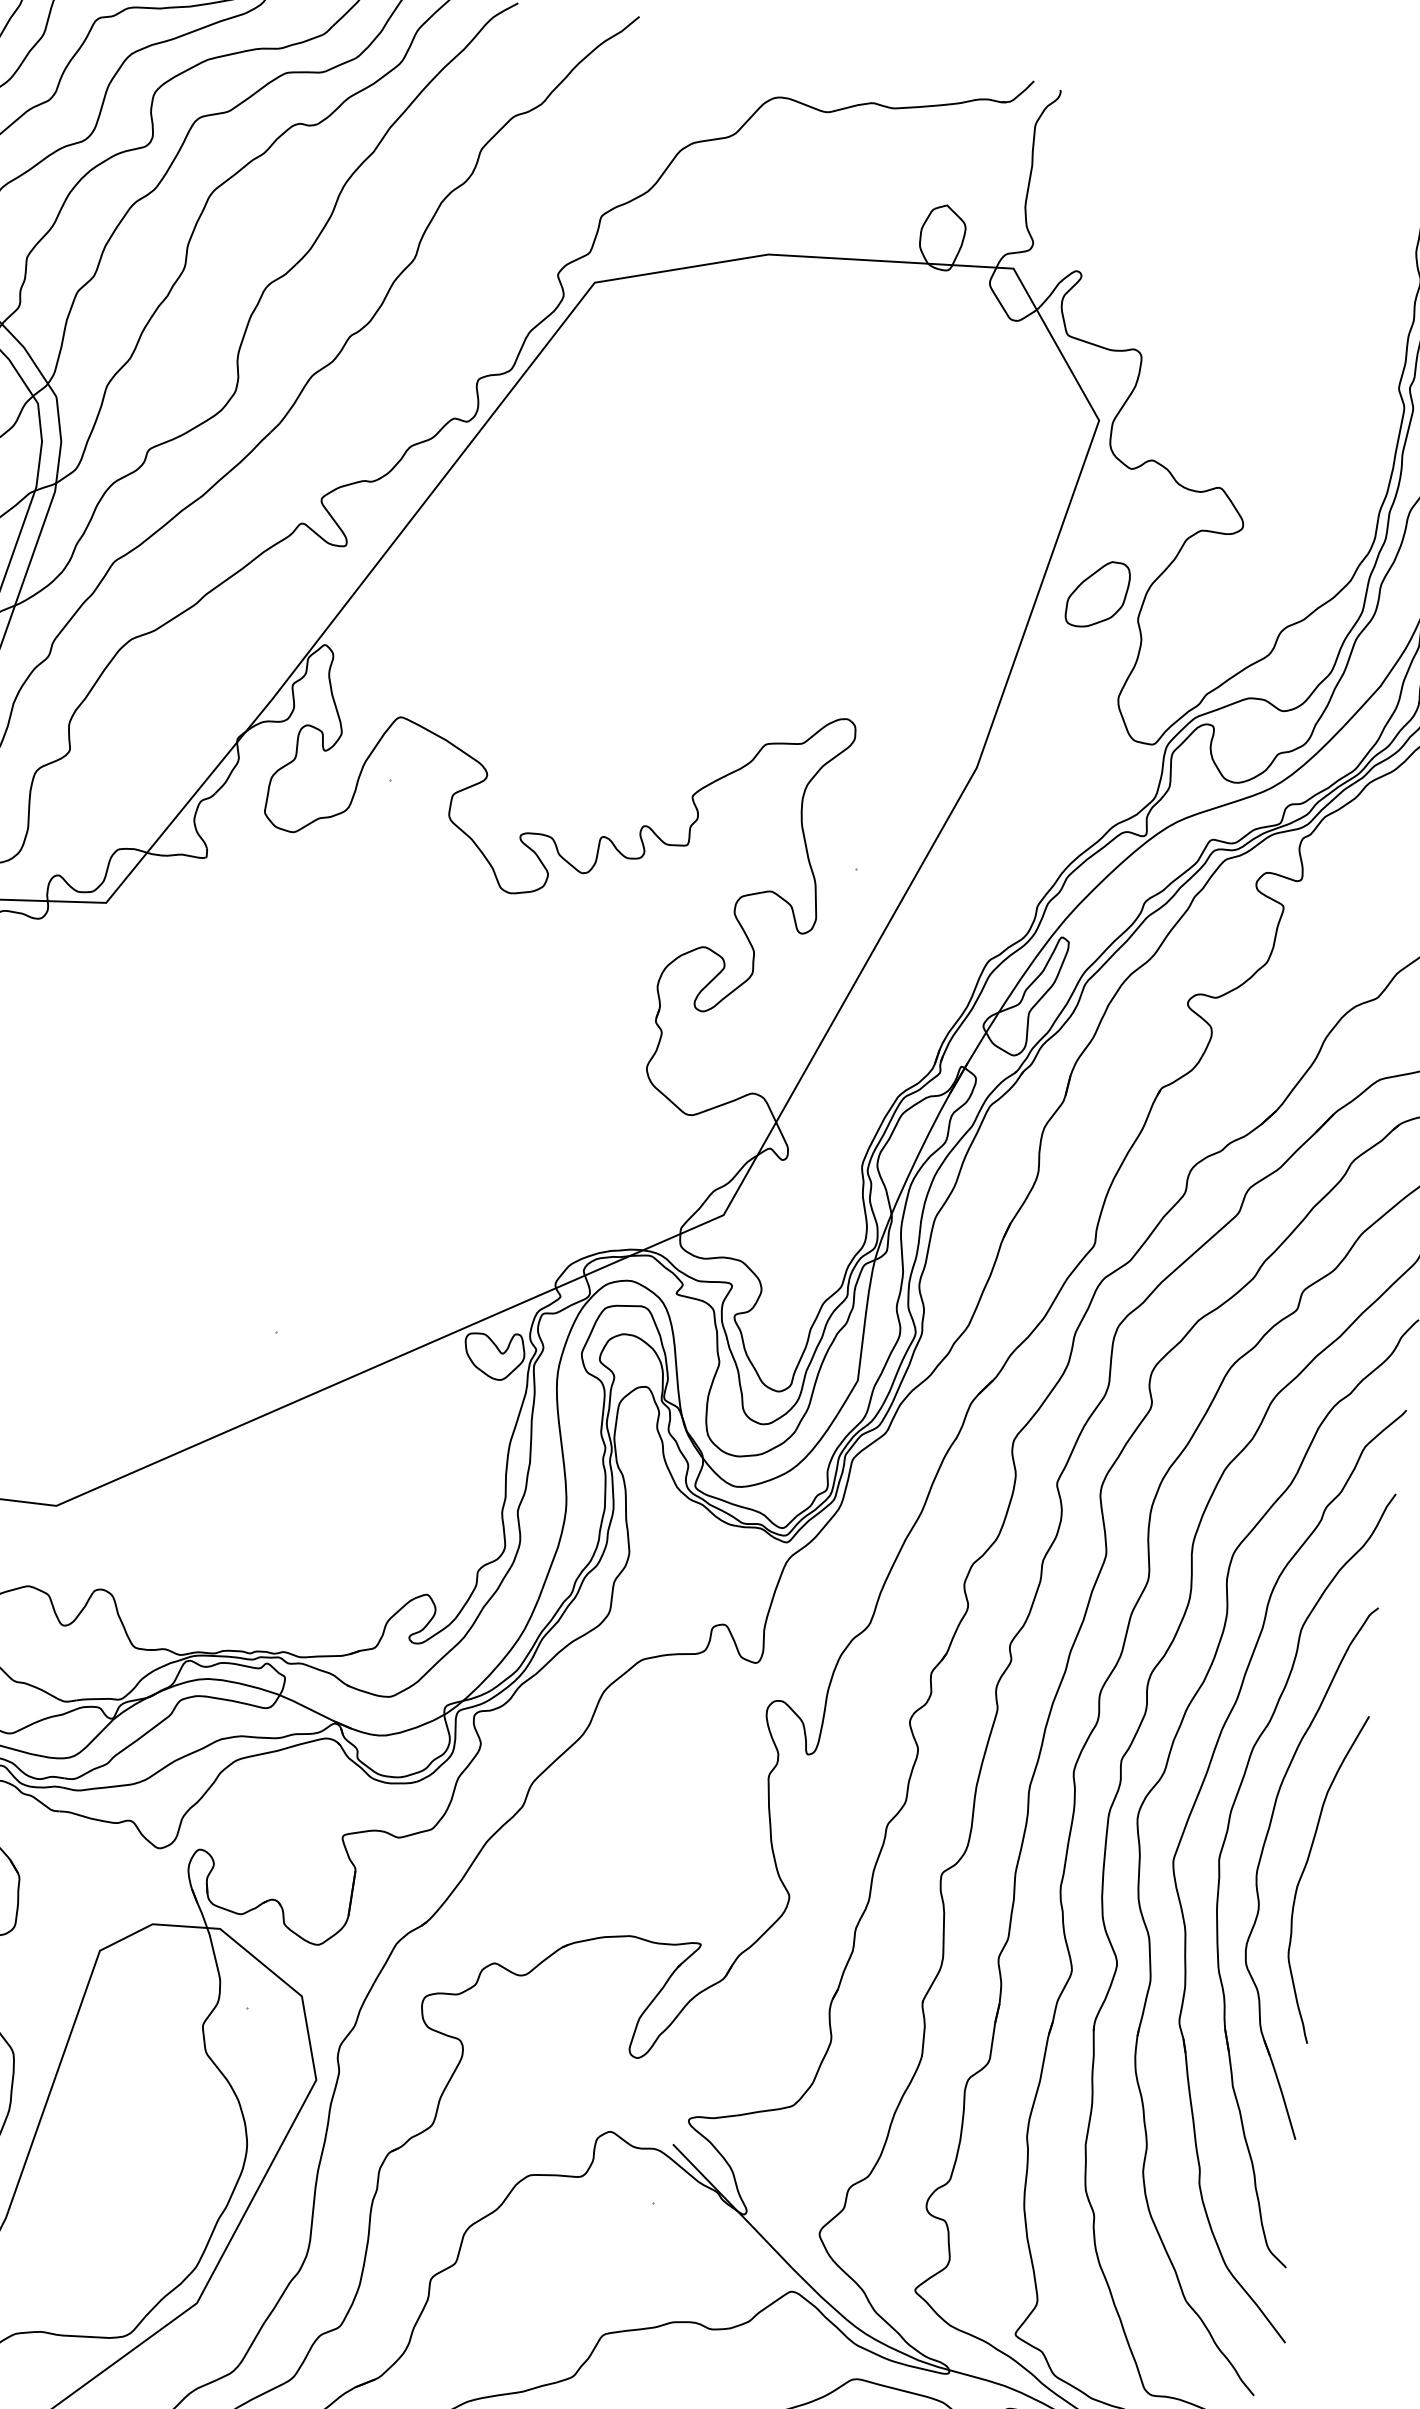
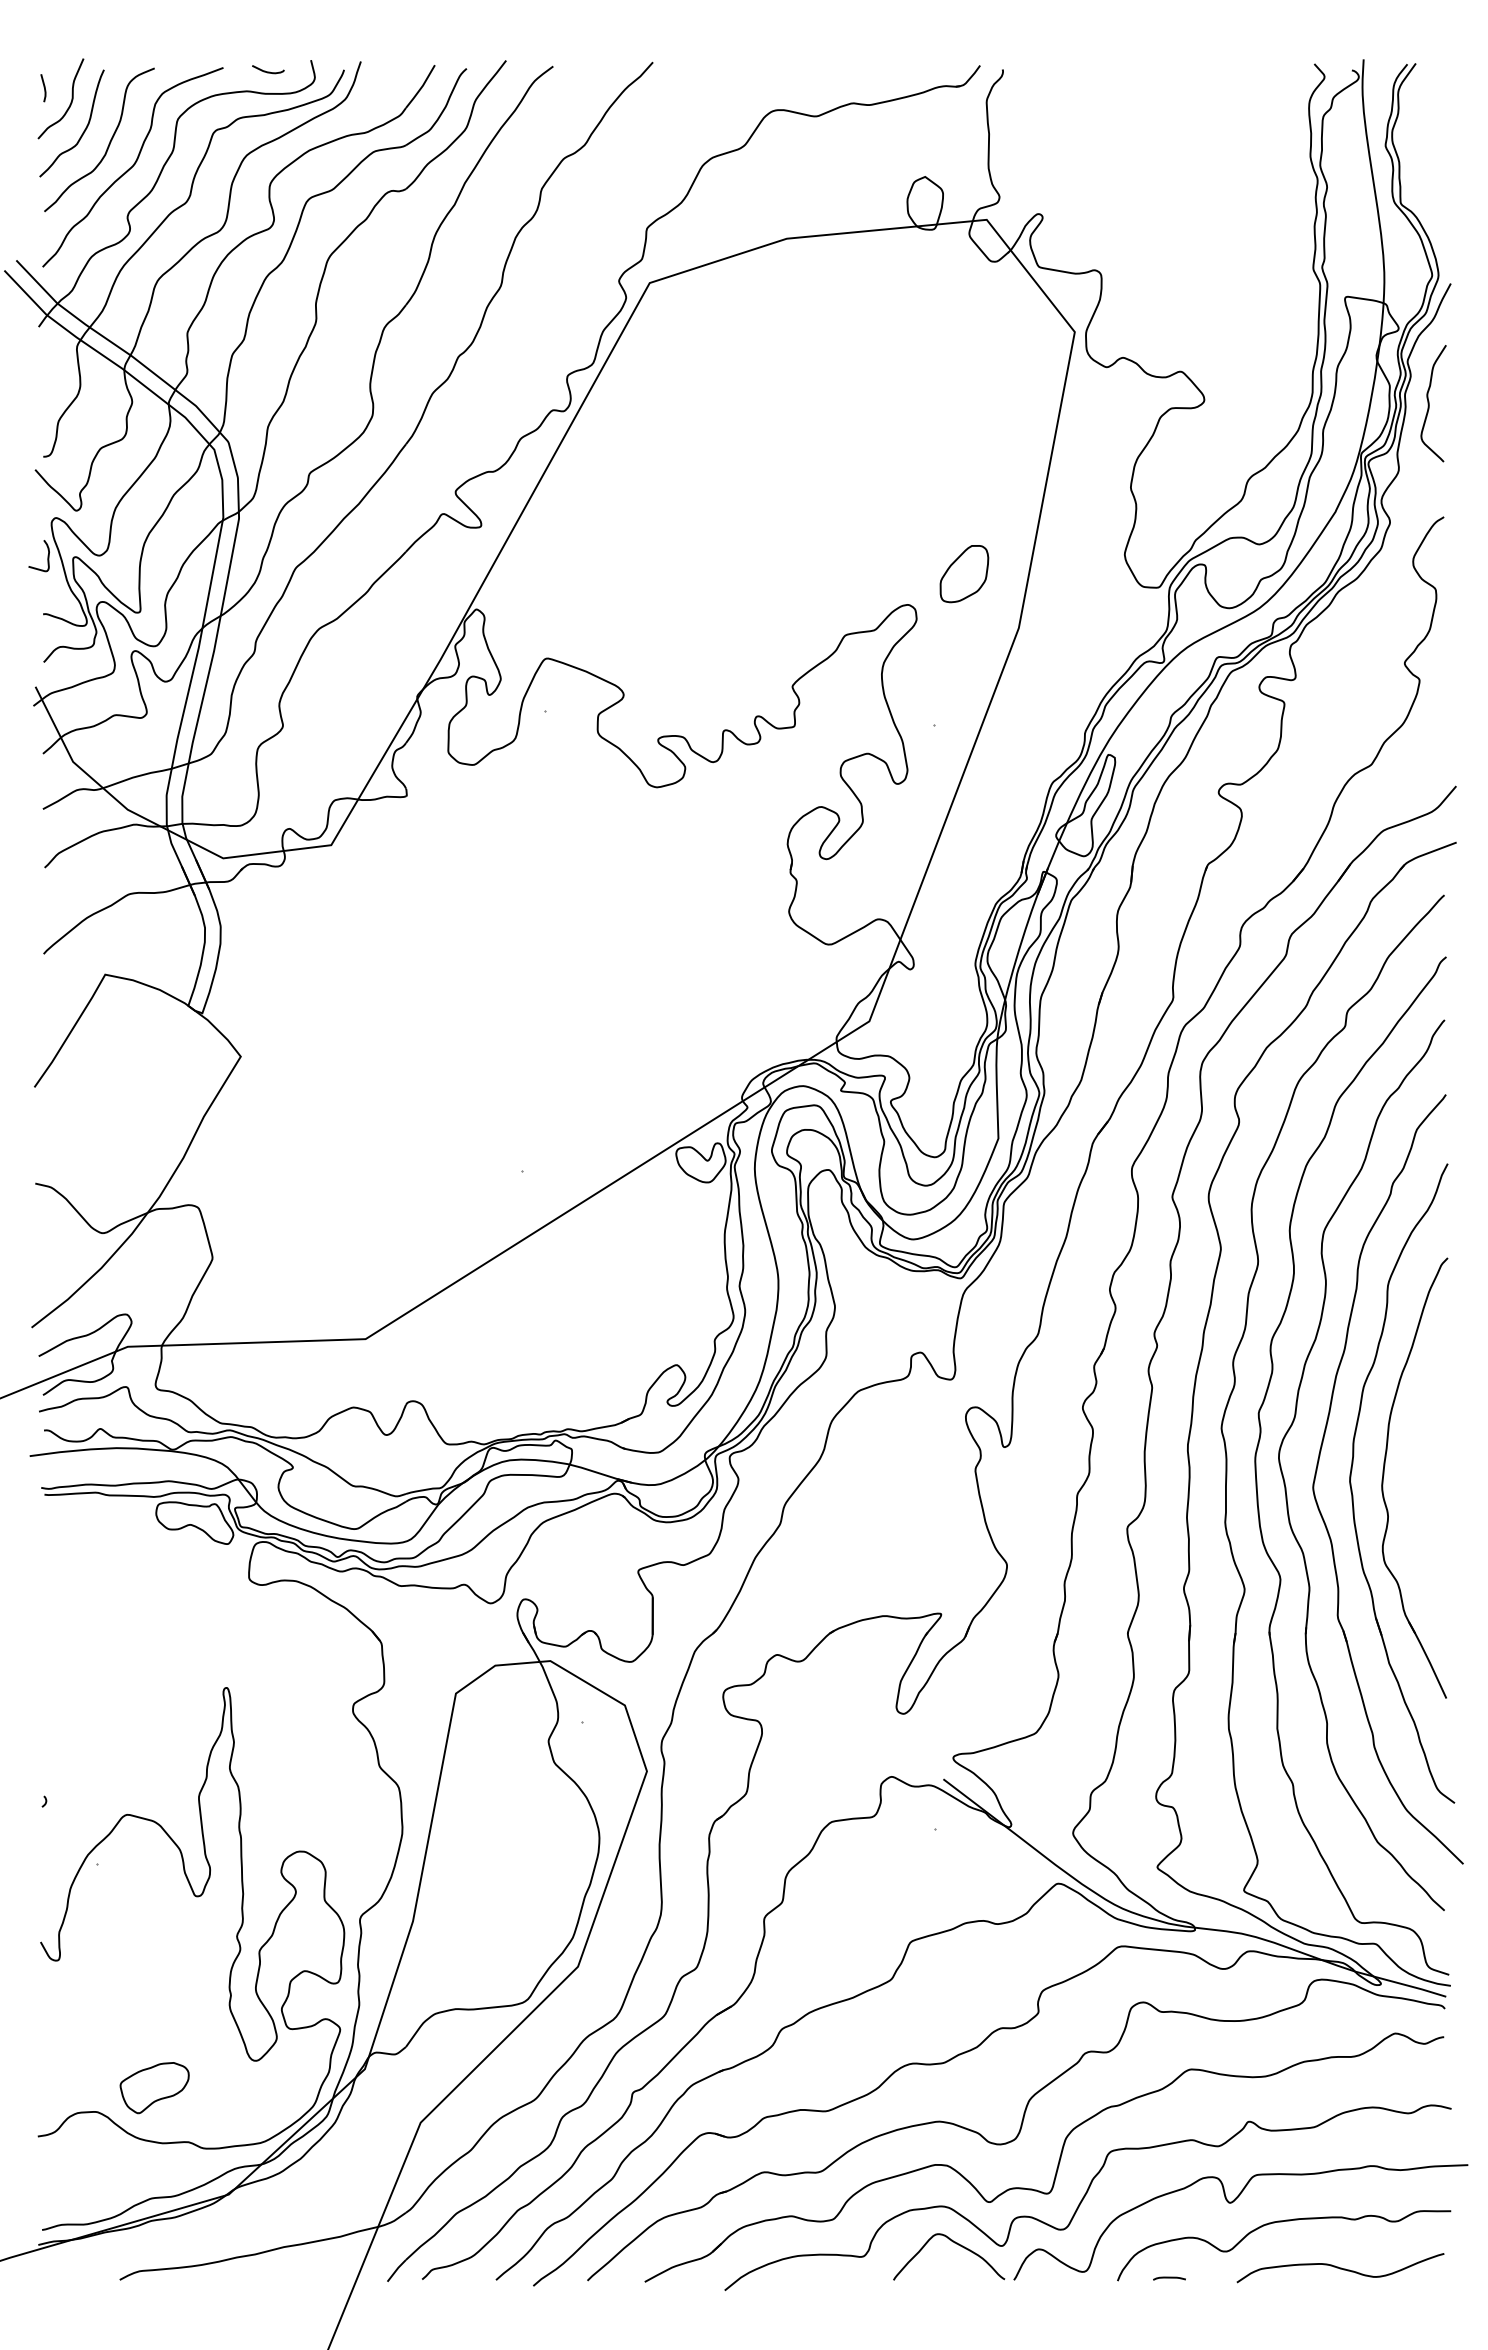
part: (1098, 595) -> (964, 574), moved
curve: (1306, 1868) -> (1421, 1477), removed

